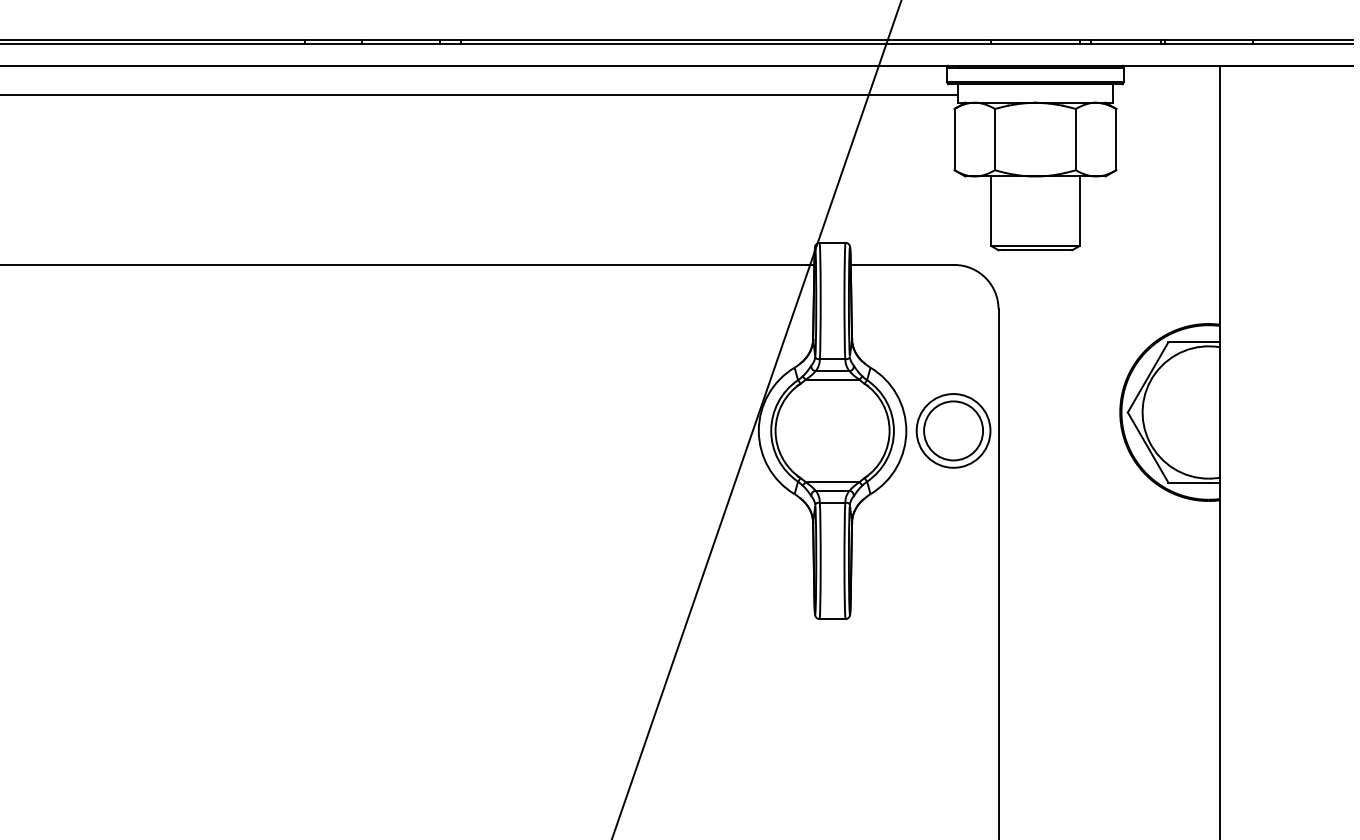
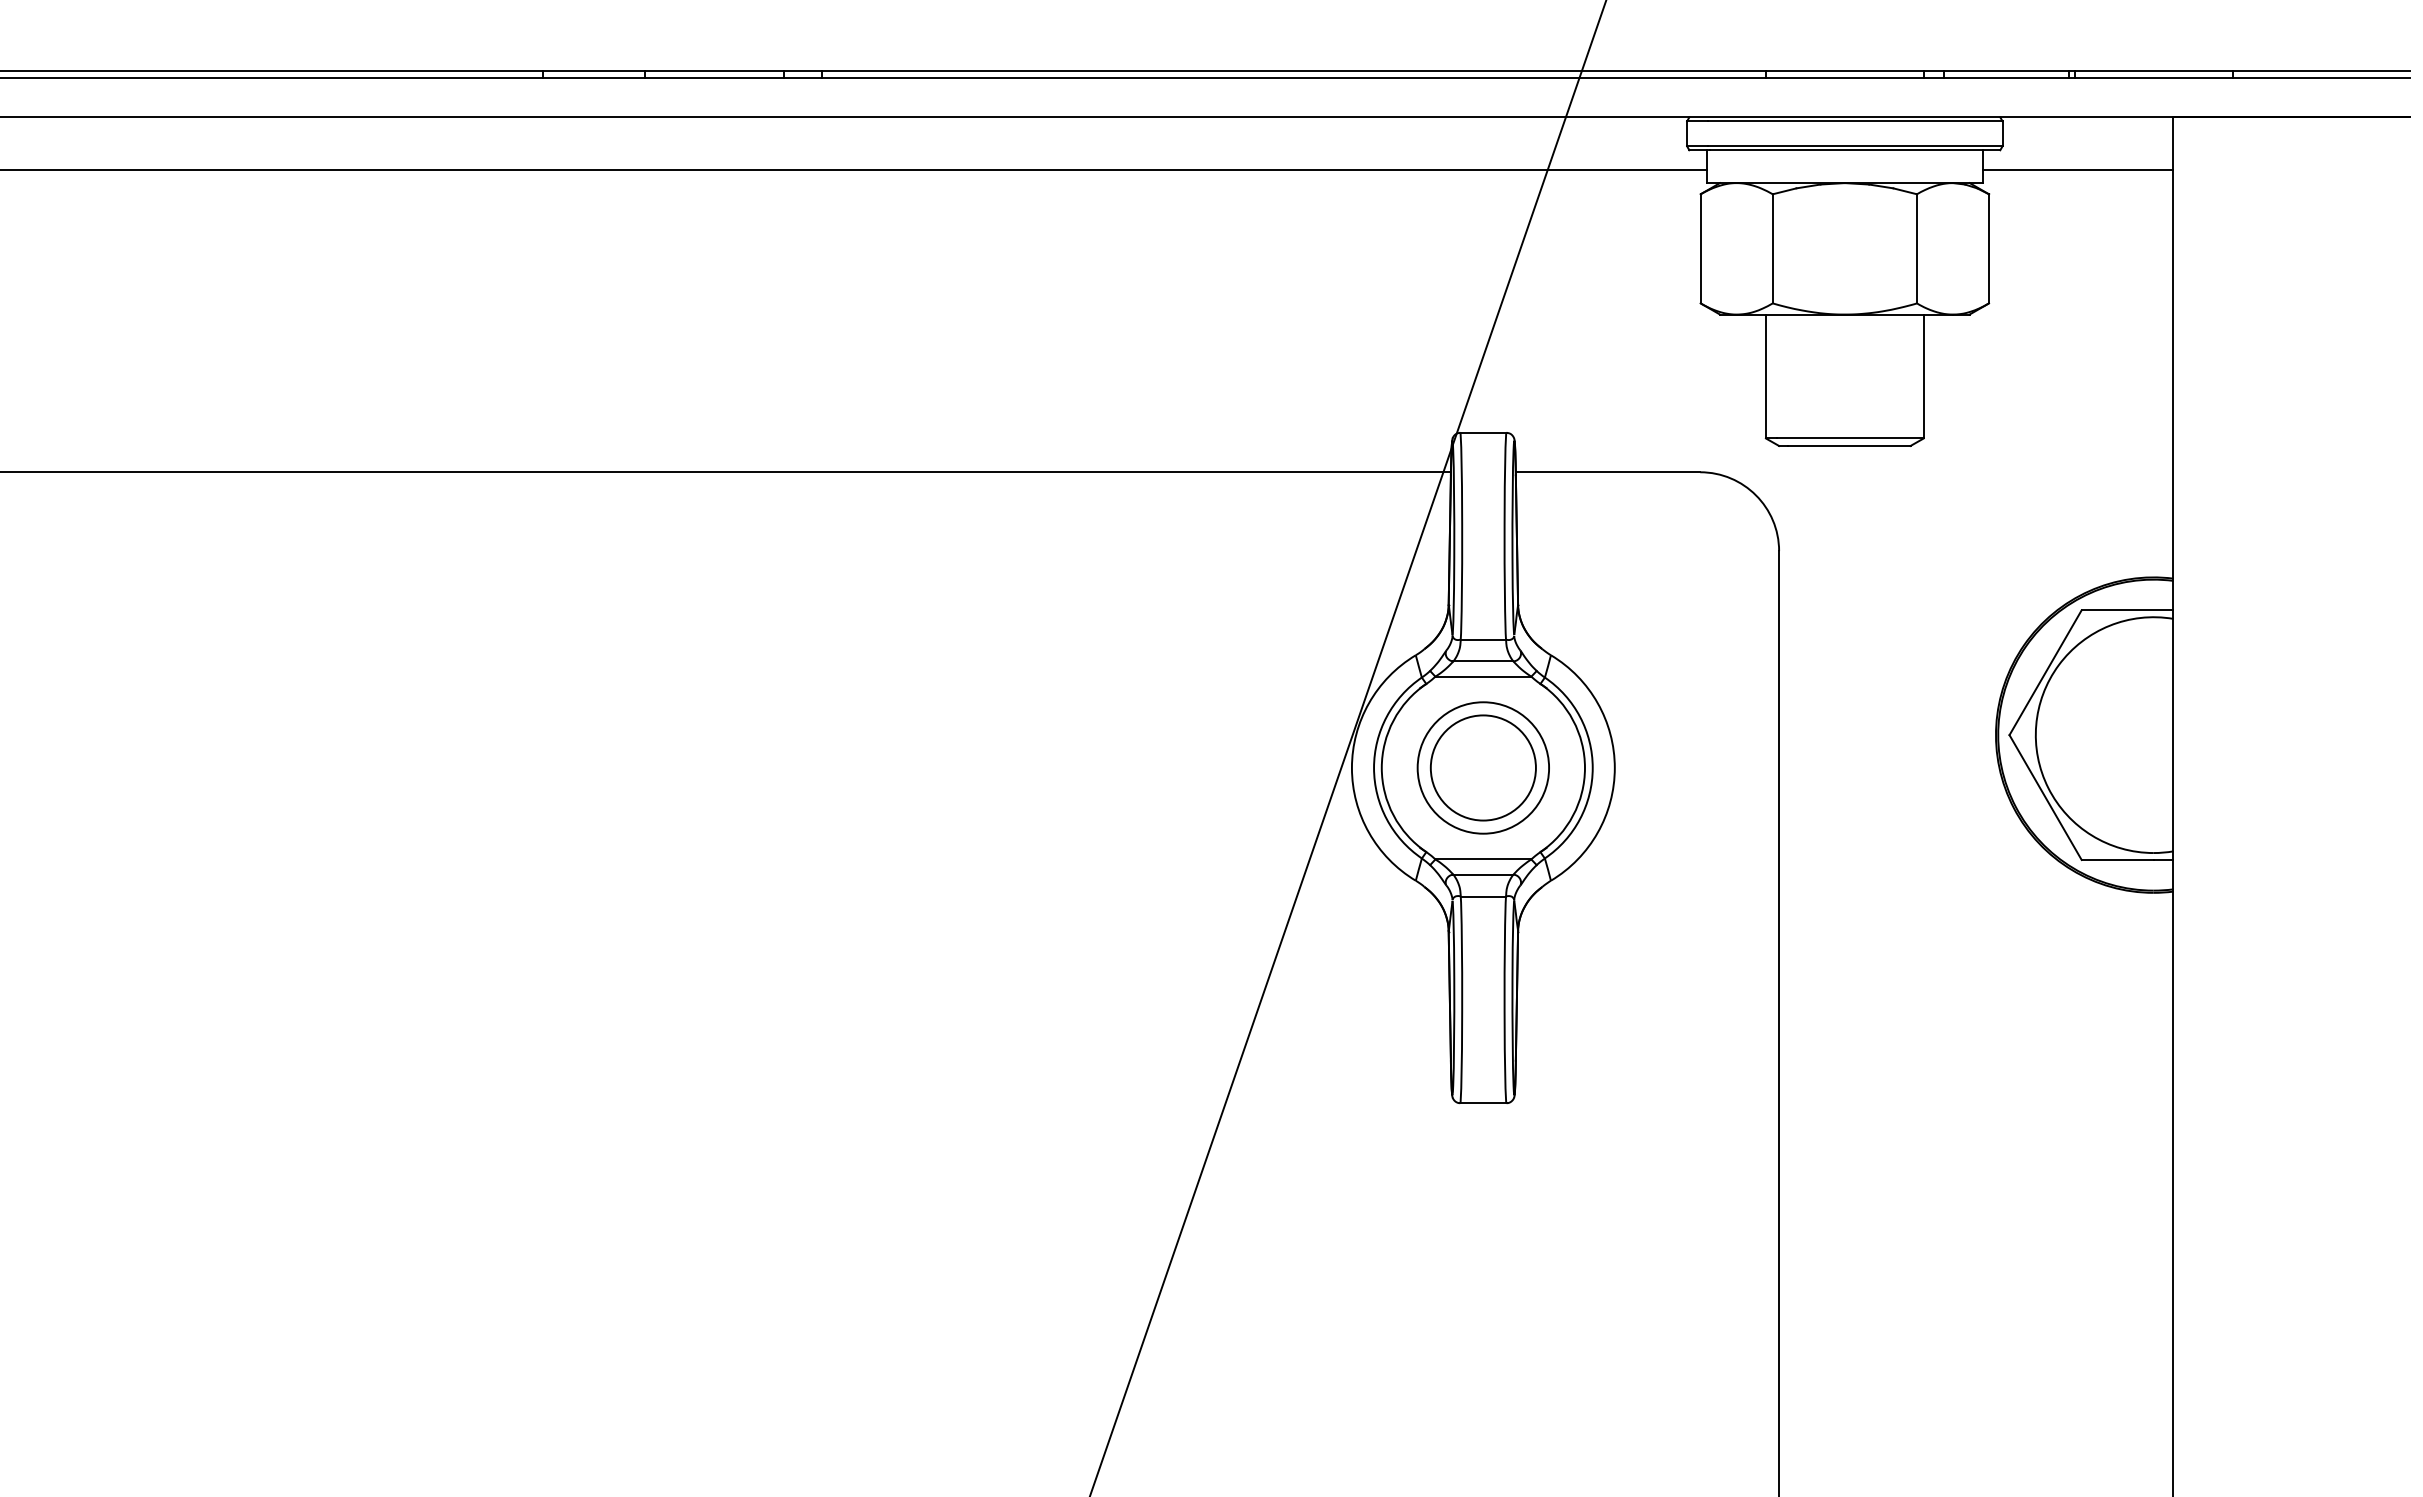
line: (1165, 95) -> (2076, 170), added
part: (953, 430) -> (1483, 767), moved

